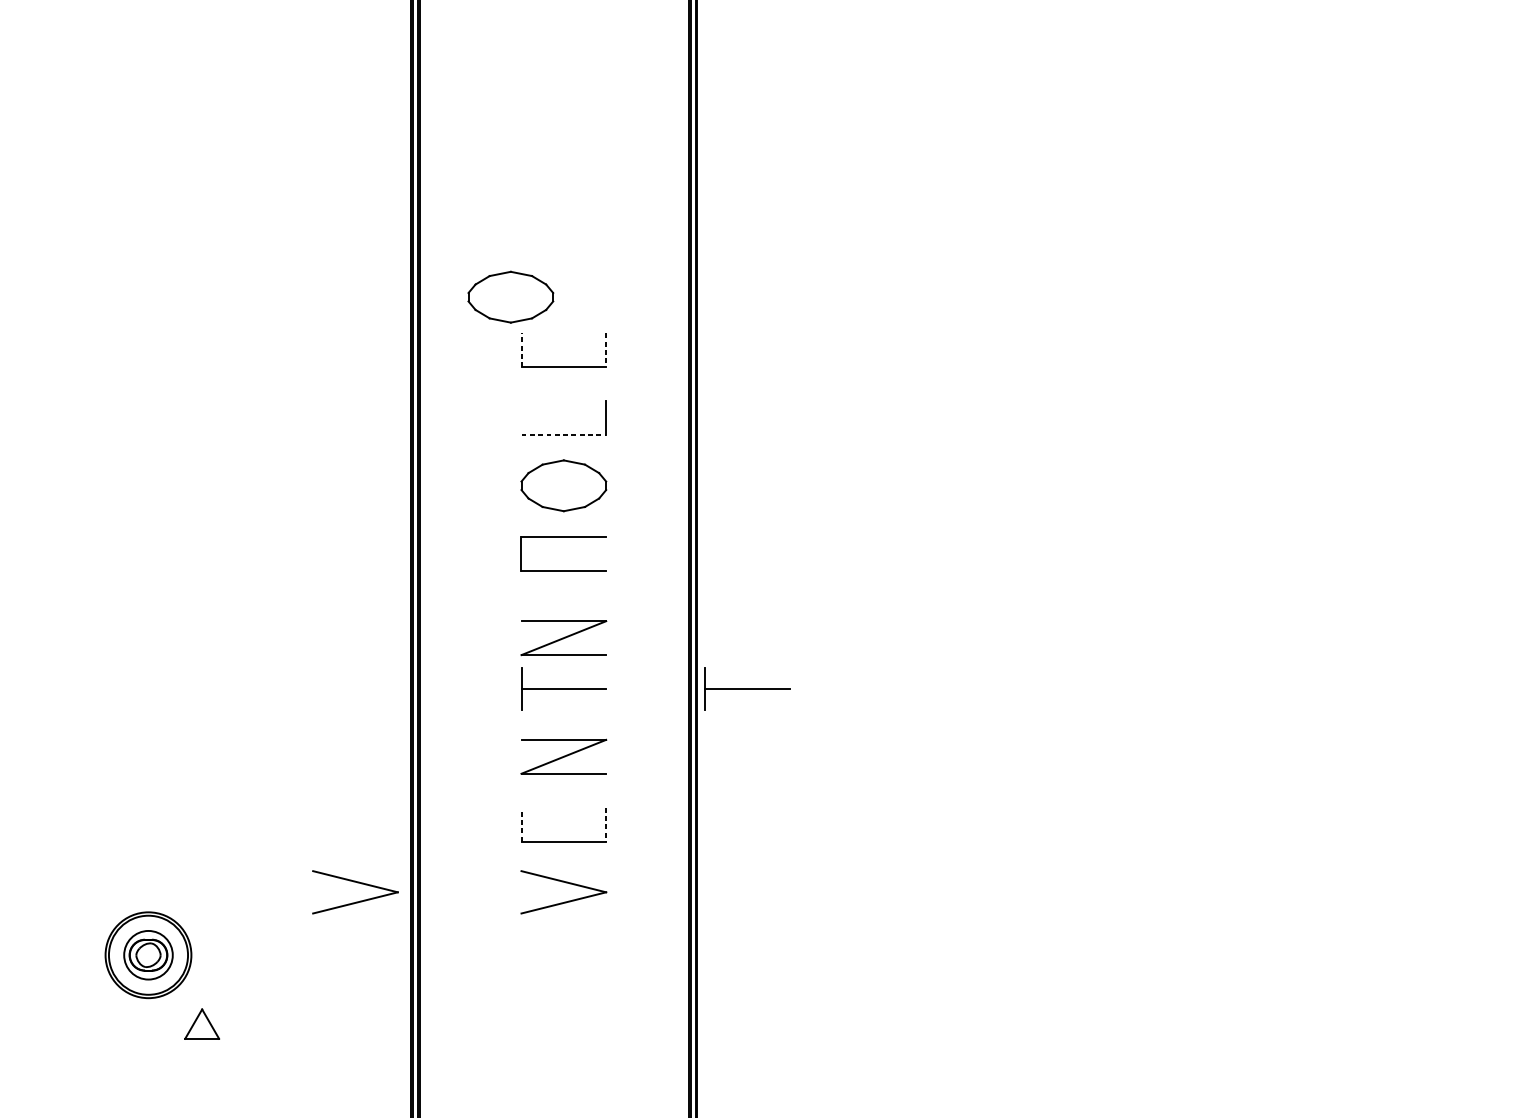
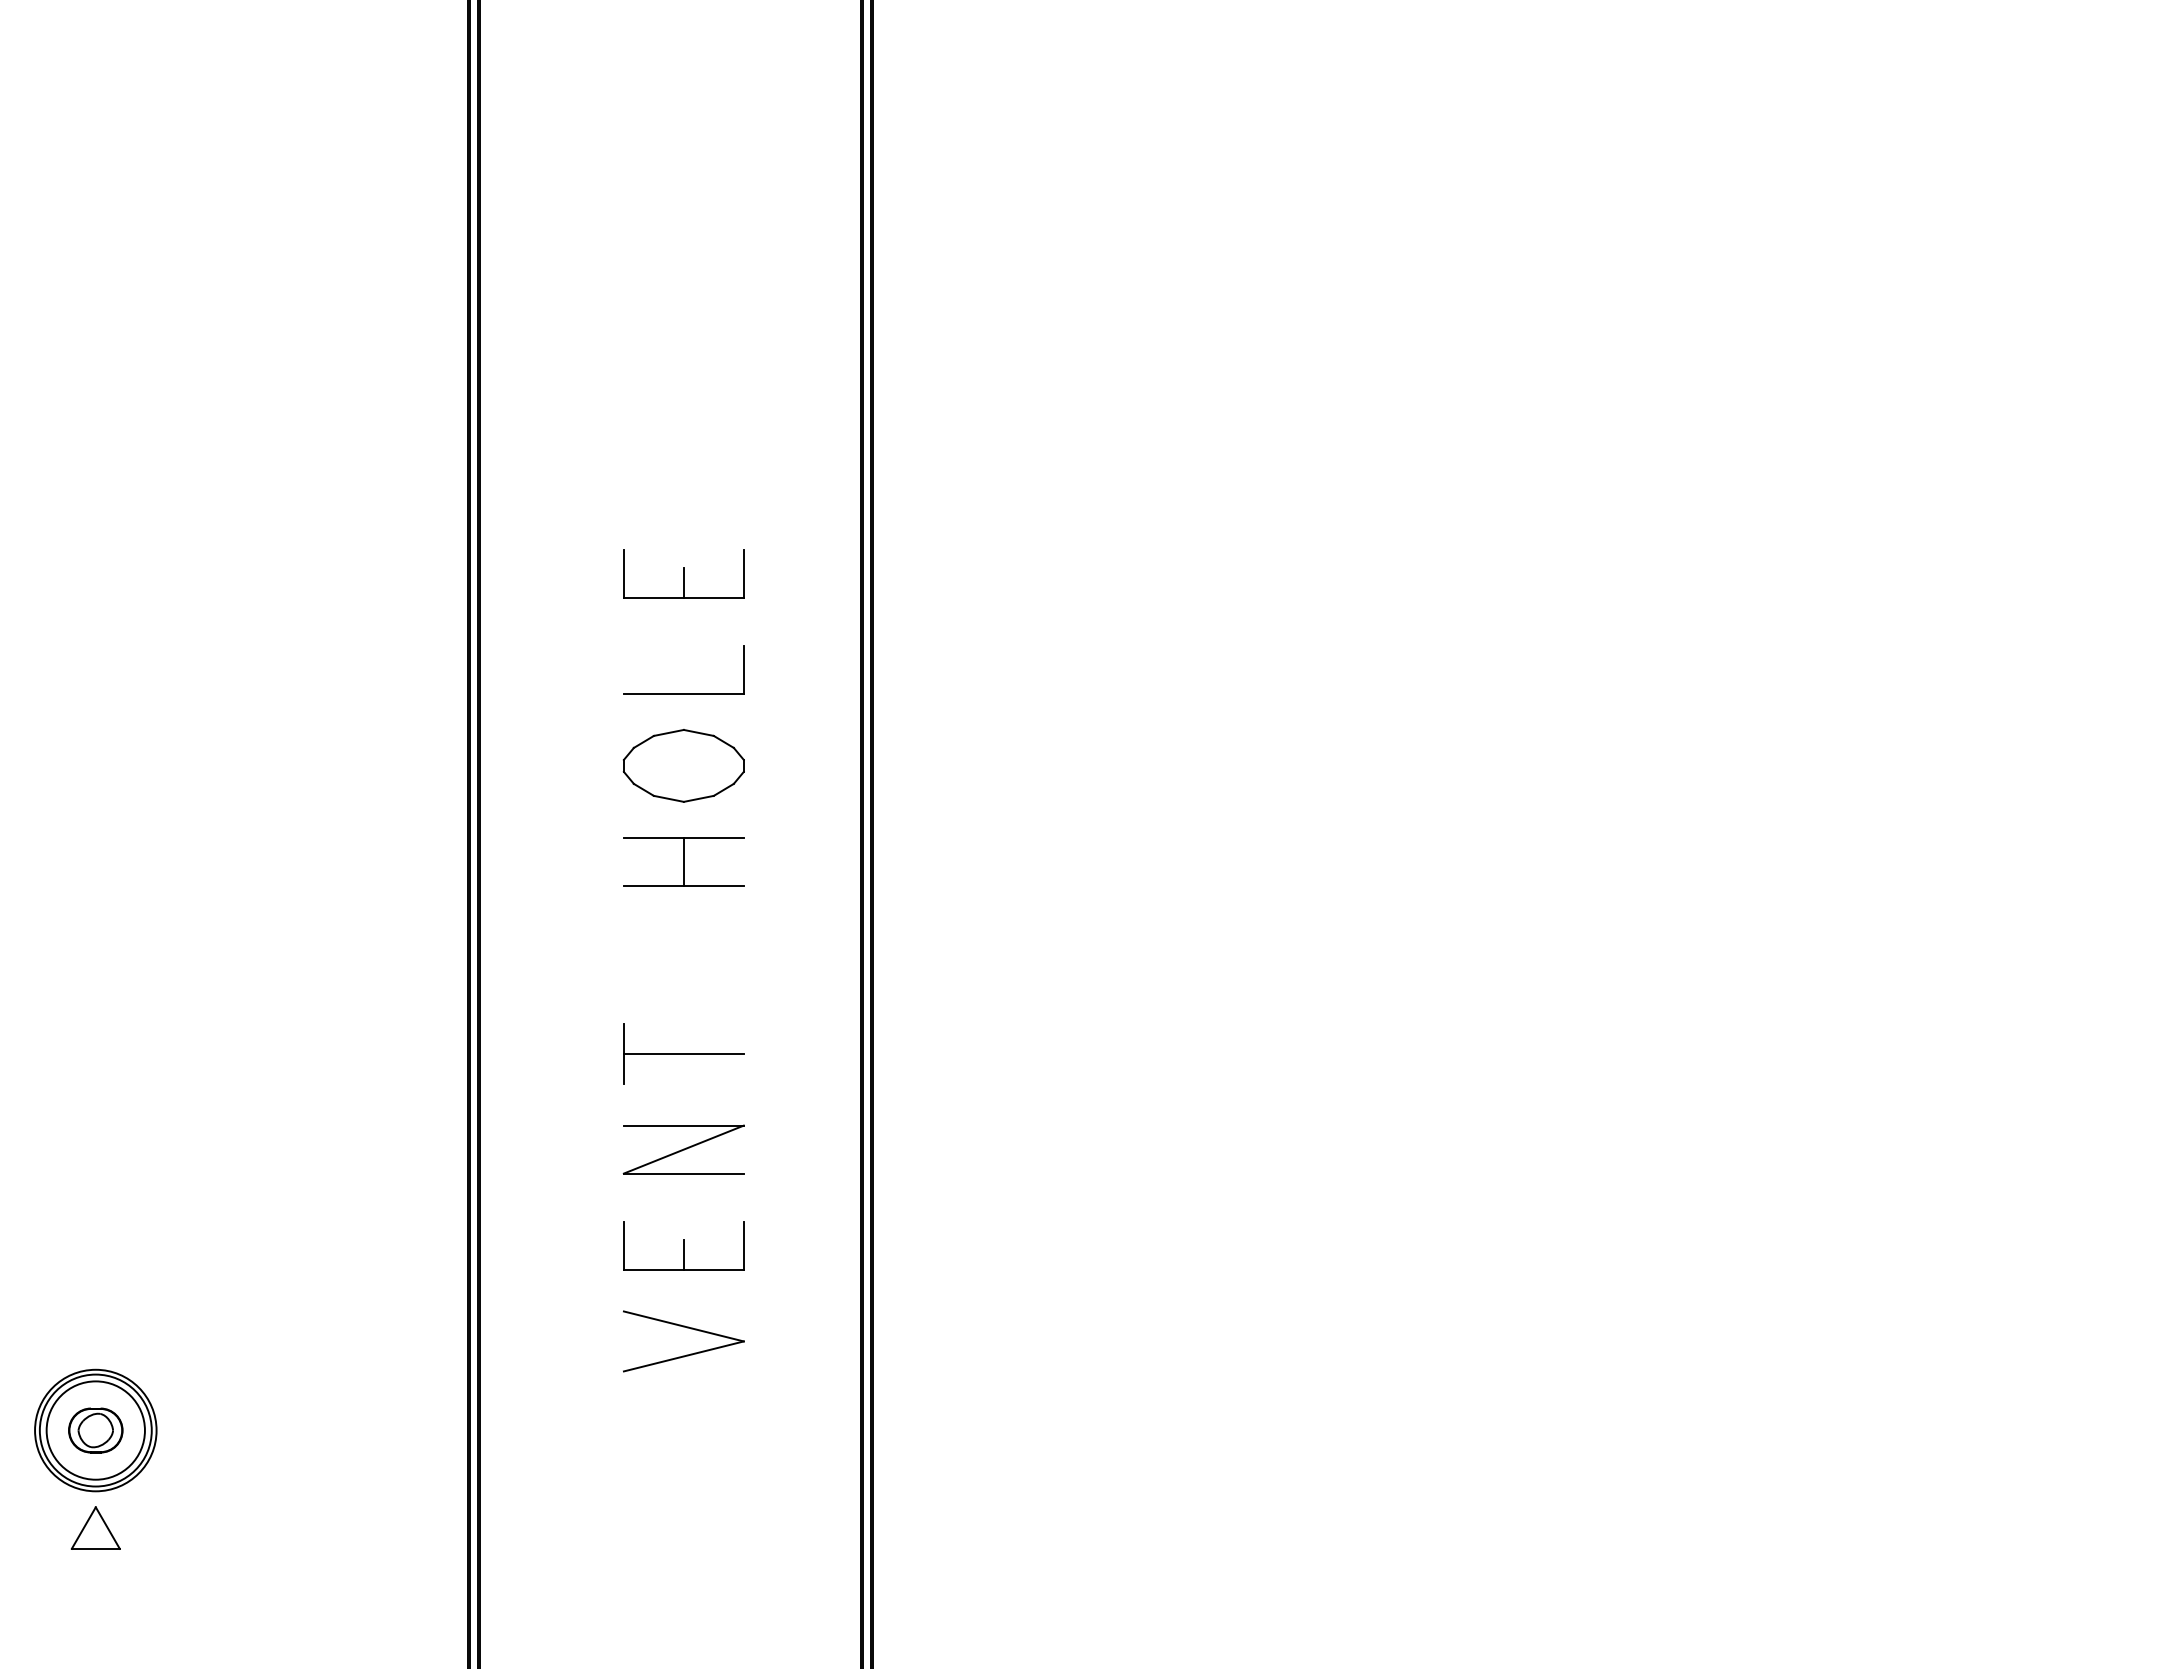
part: (510, 296) -> (608, 498), removed
line: (521, 350) -> (623, 574), dashed -> solid
line: (605, 350) -> (743, 574), dashed -> solid
line: (563, 356) -> (683, 583), added
line: (563, 434) -> (683, 693), dashed -> solid
line: (520, 553) -> (683, 861), moved
part: (563, 638) -> (683, 981), removed
part: (747, 688) -> (943, 1053), removed
line: (521, 824) -> (623, 1245), dashed -> solid
line: (605, 824) -> (743, 1245), dashed -> solid
line: (563, 830) -> (683, 1254), added
part: (357, 901) -> (391, 1354), removed
circle: (148, 955) -> (95, 1430), size x1.43
part: (201, 1023) -> (95, 1527), moved

